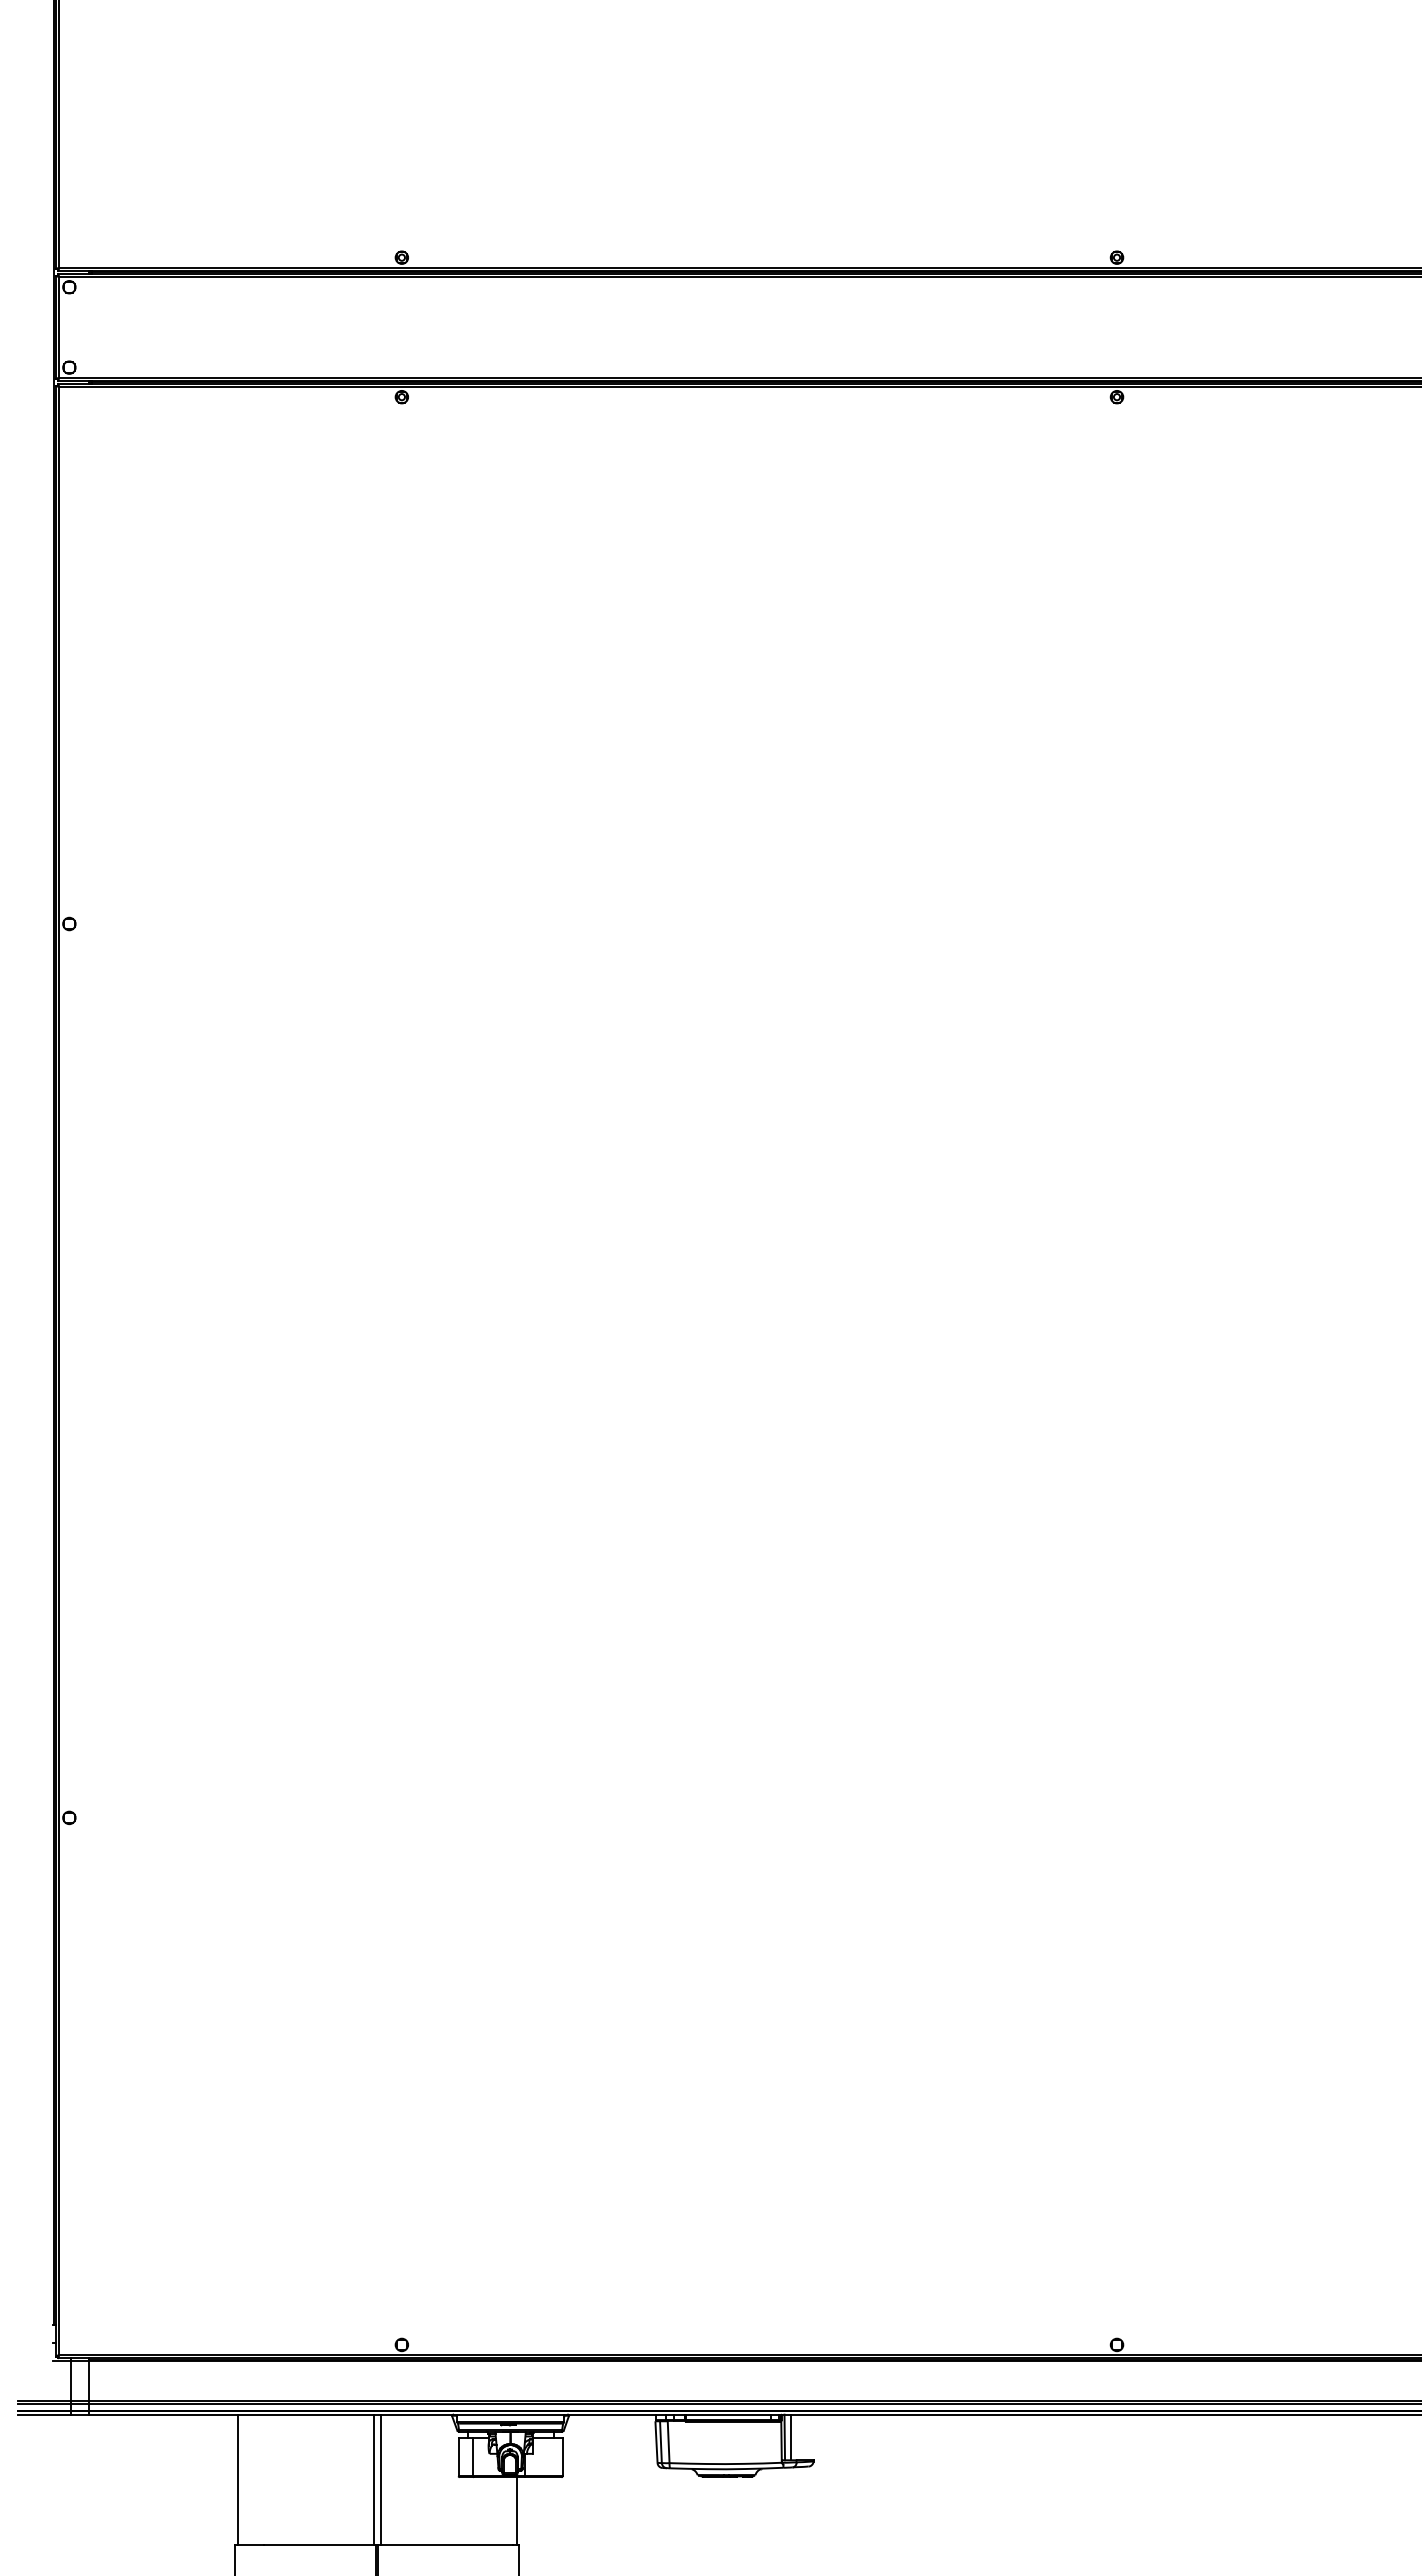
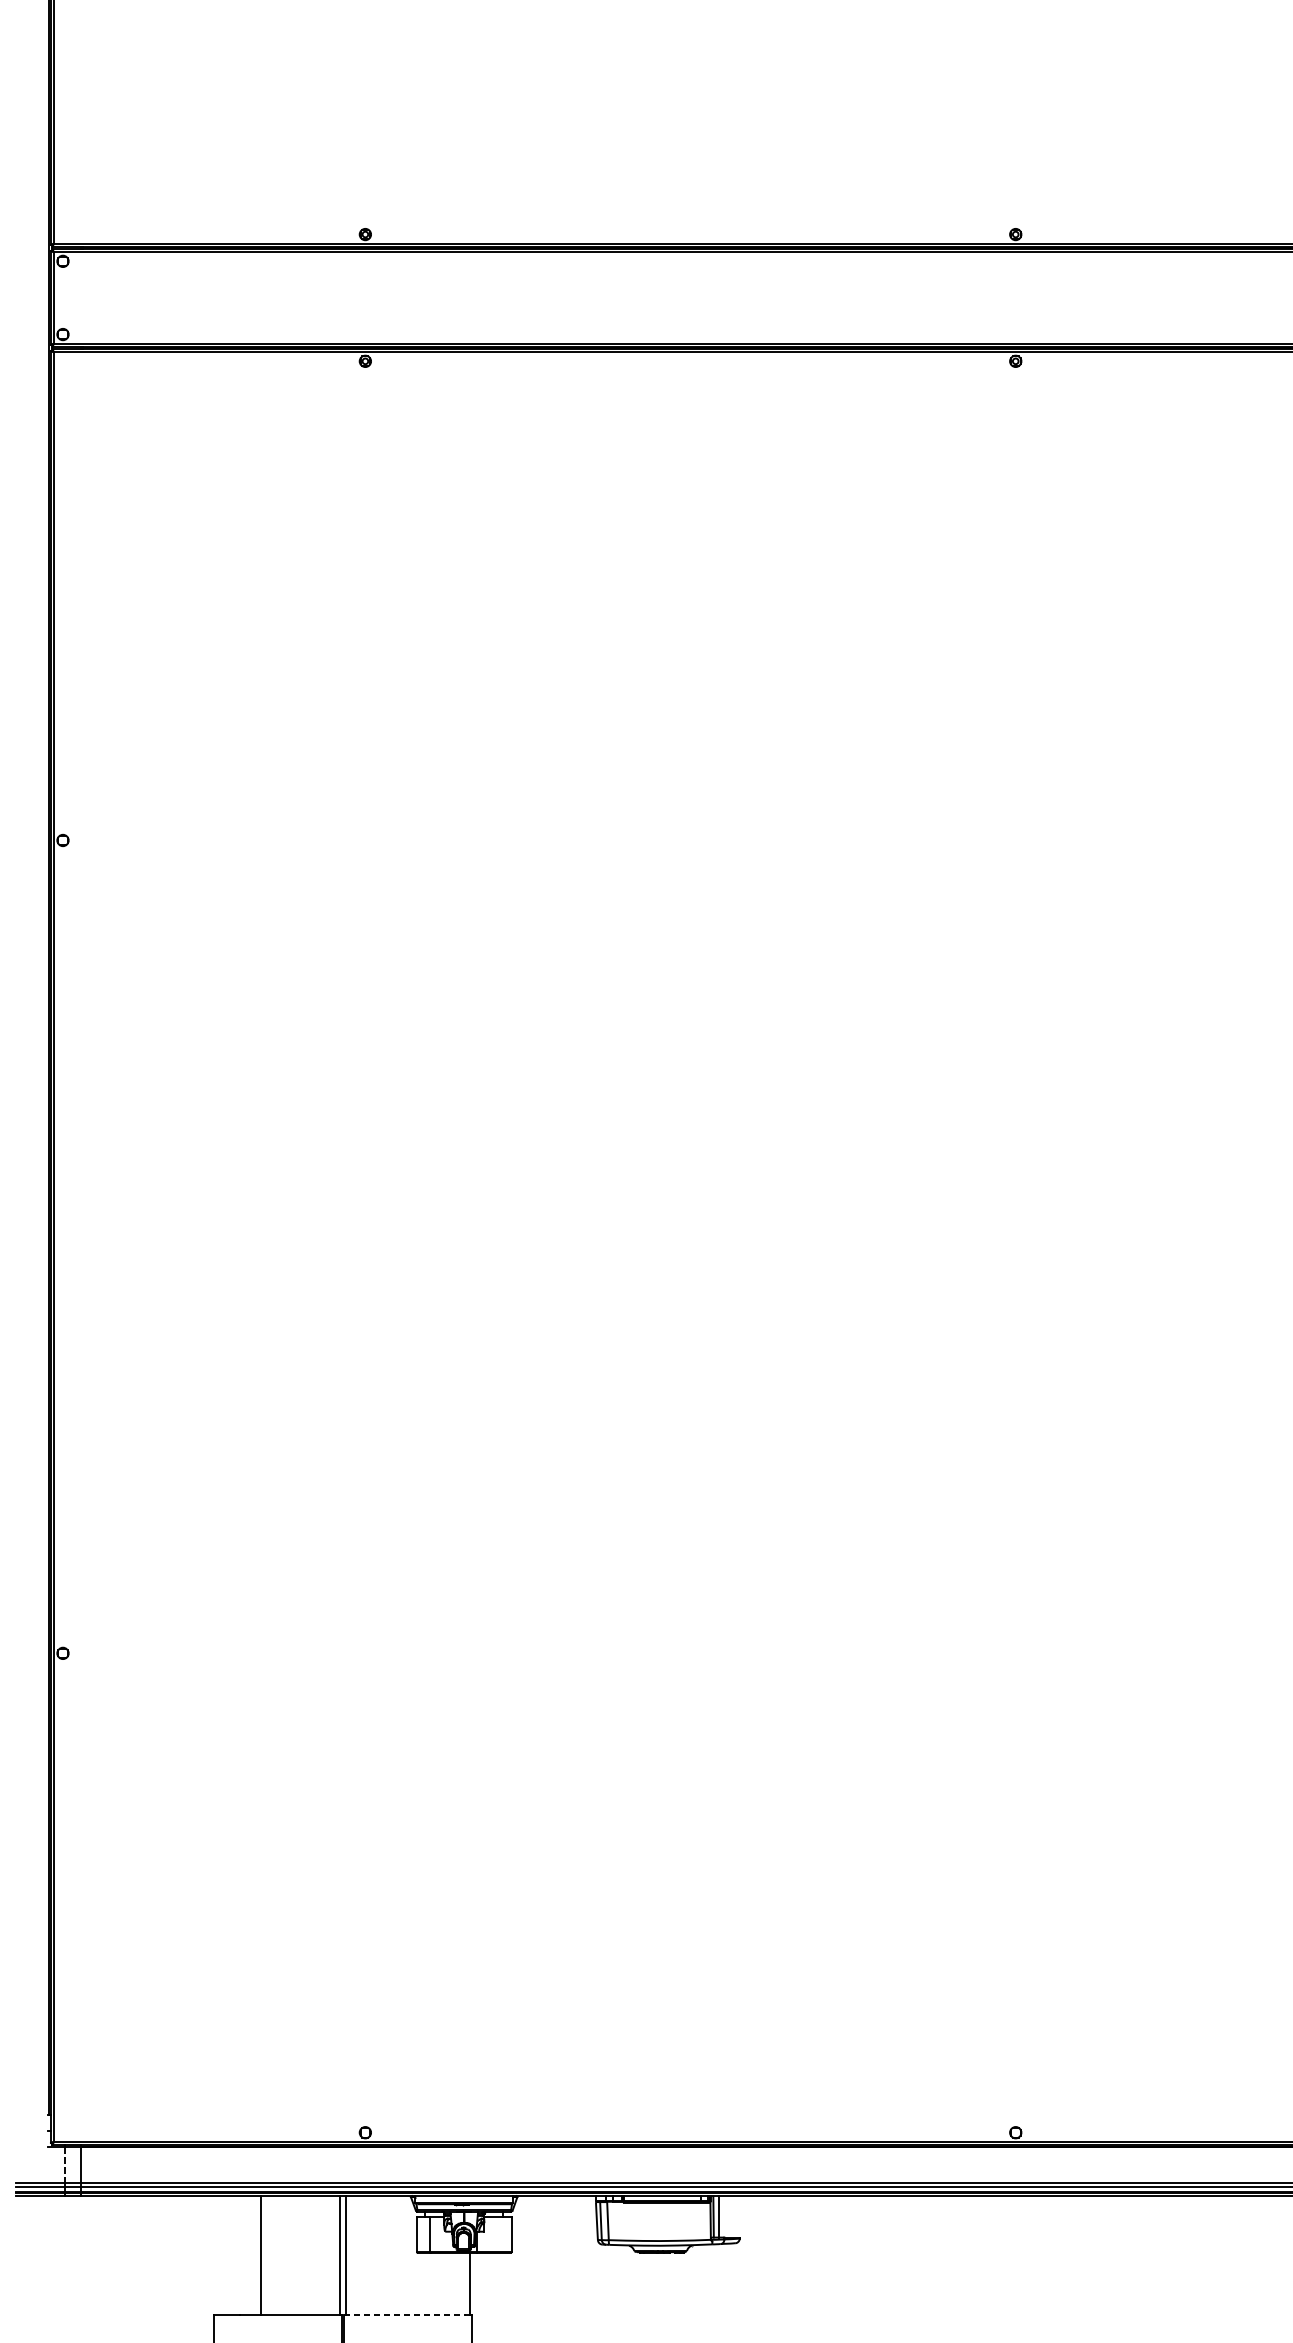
line: (71, 2380) -> (64, 2165), solid -> dashed
line: (237, 2479) -> (260, 2255), moved
line: (446, 2545) -> (405, 2315), solid -> dashed

